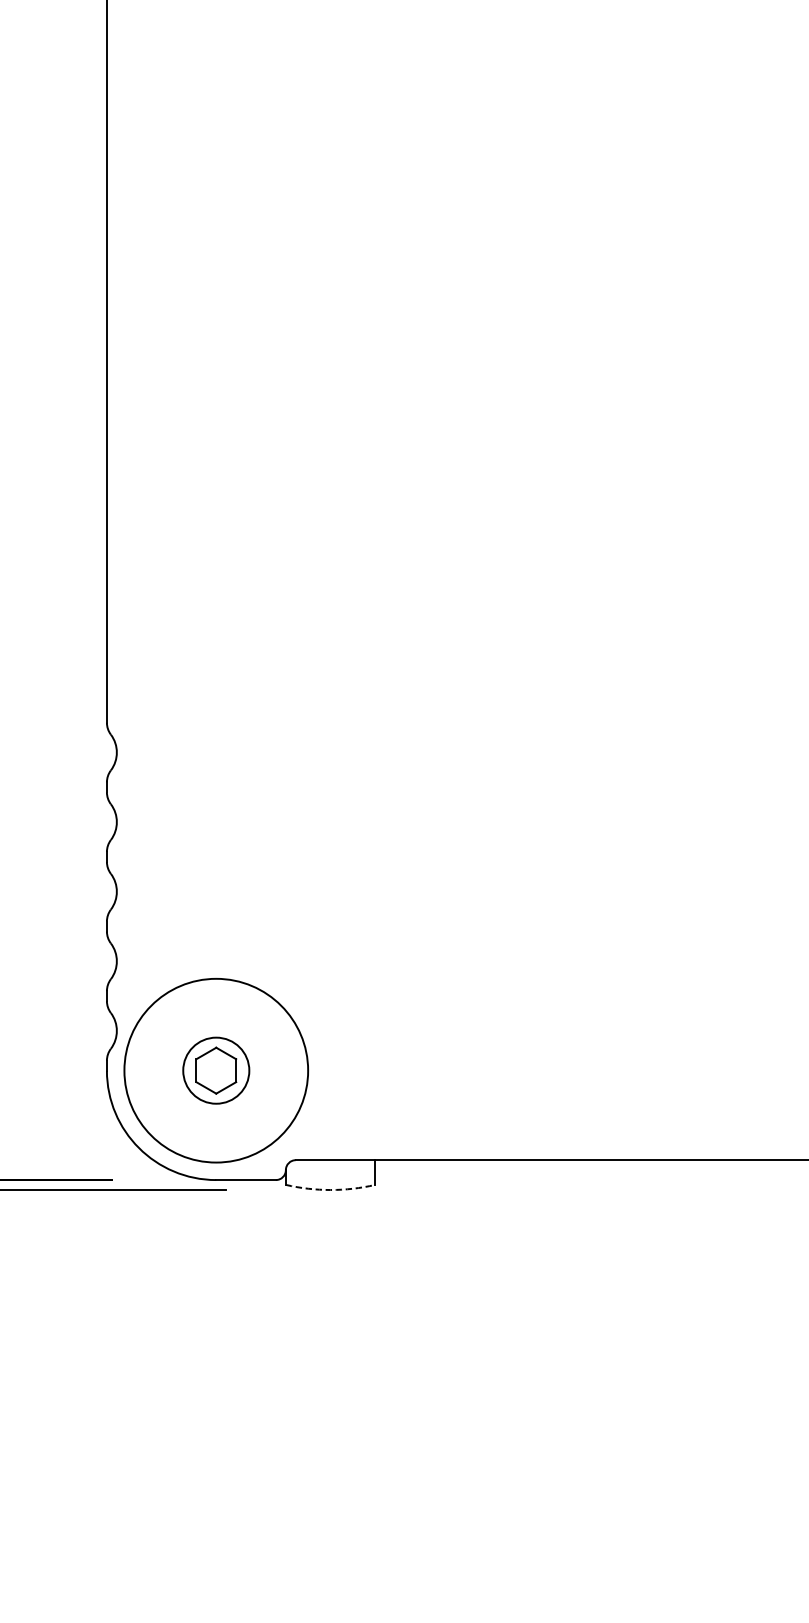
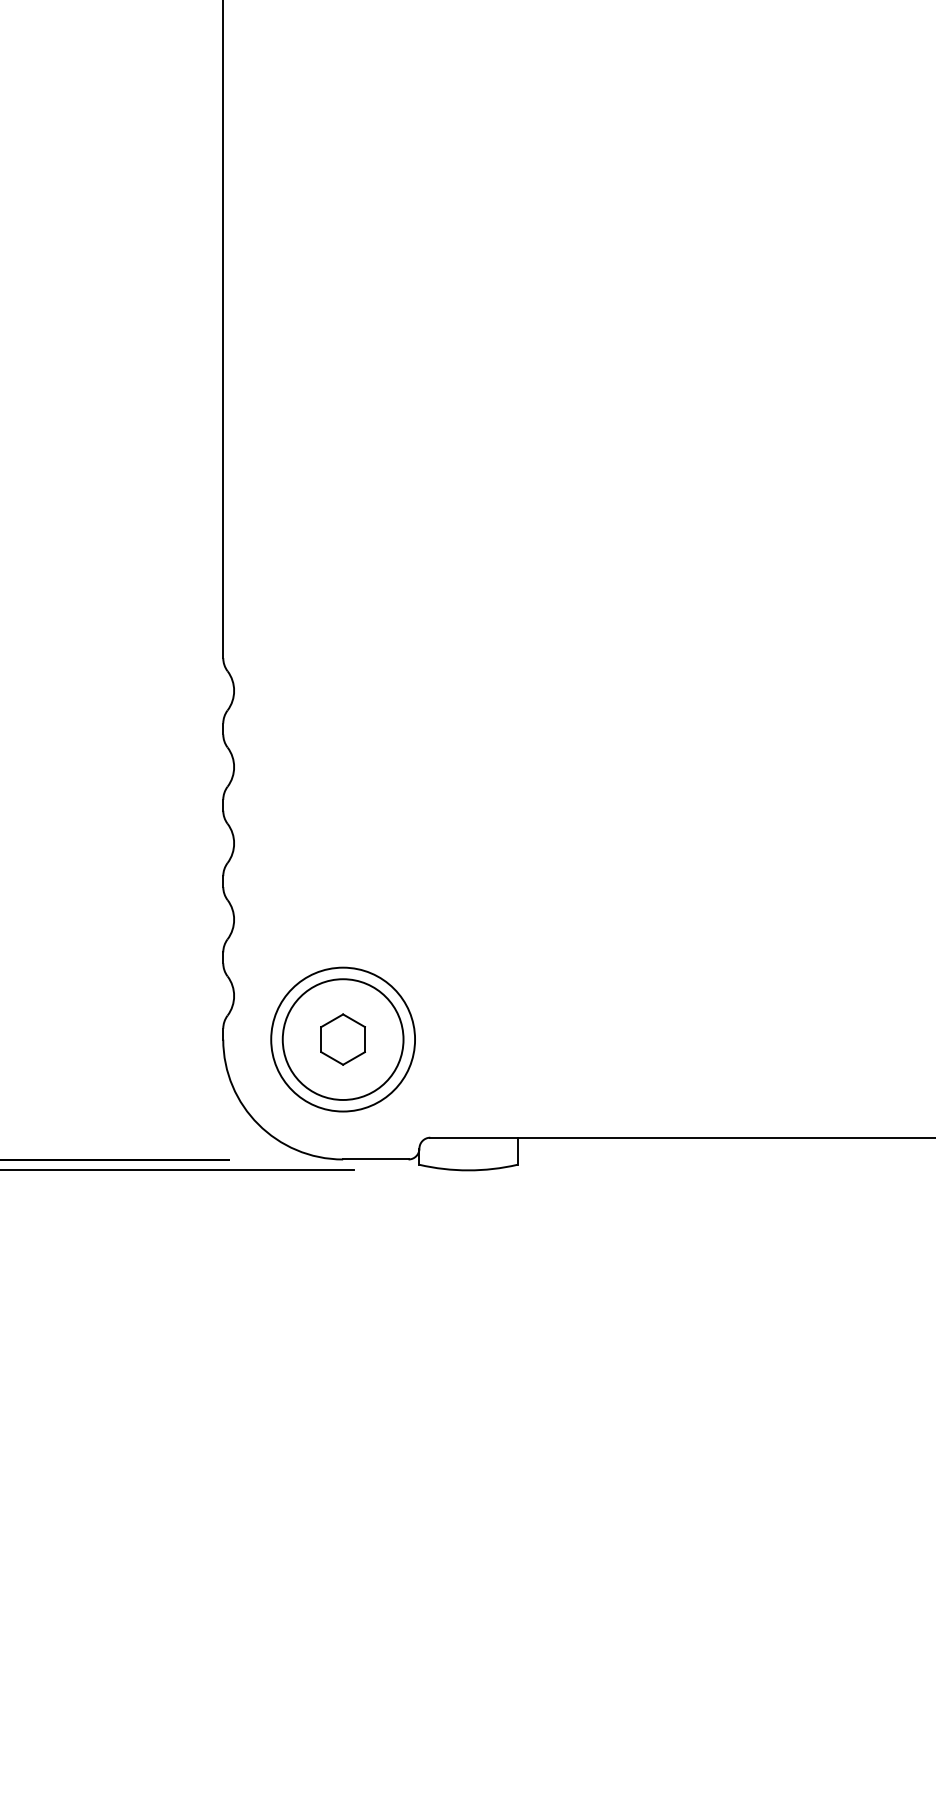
circle: (215, 1070) -> (342, 1039), size x1.67
circle: (216, 1070) -> (343, 1039), size x0.71
arc: (330, 1190) -> (468, 1170), dashed -> solid

